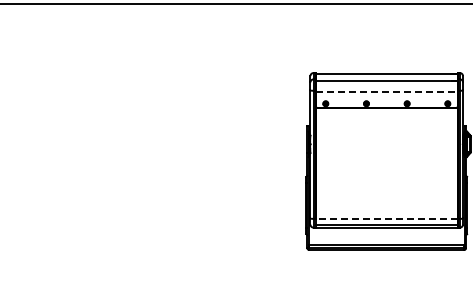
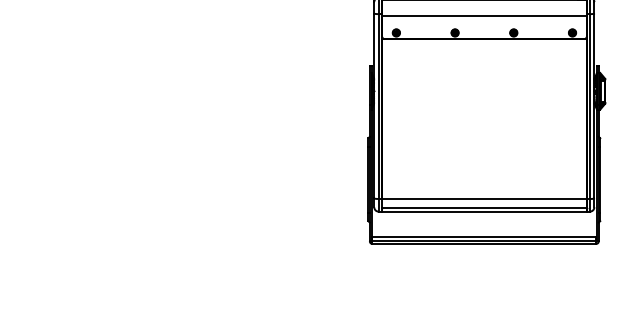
line: (386, 92) -> (483, 16), dashed -> solid
line: (386, 218) -> (483, 198), dashed -> solid

